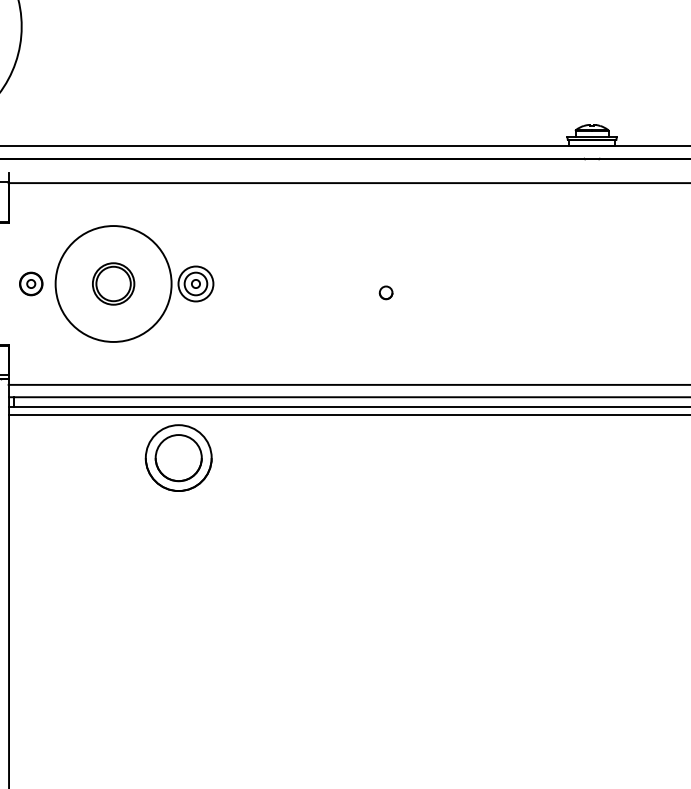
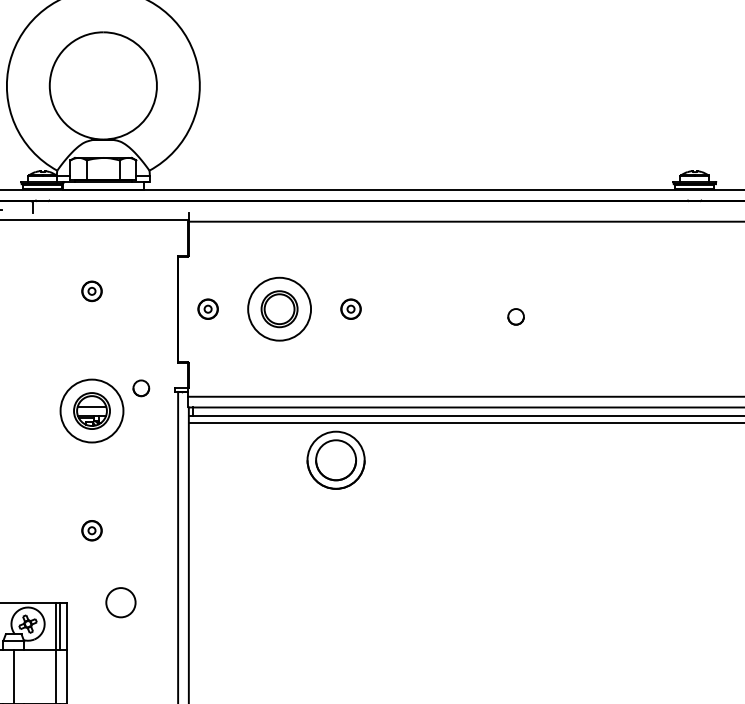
circle: (113, 283) -> (279, 308), size x0.62
circle: (195, 283) -> (350, 308), size x0.62
circle: (385, 292) -> (515, 316), size x1.43

